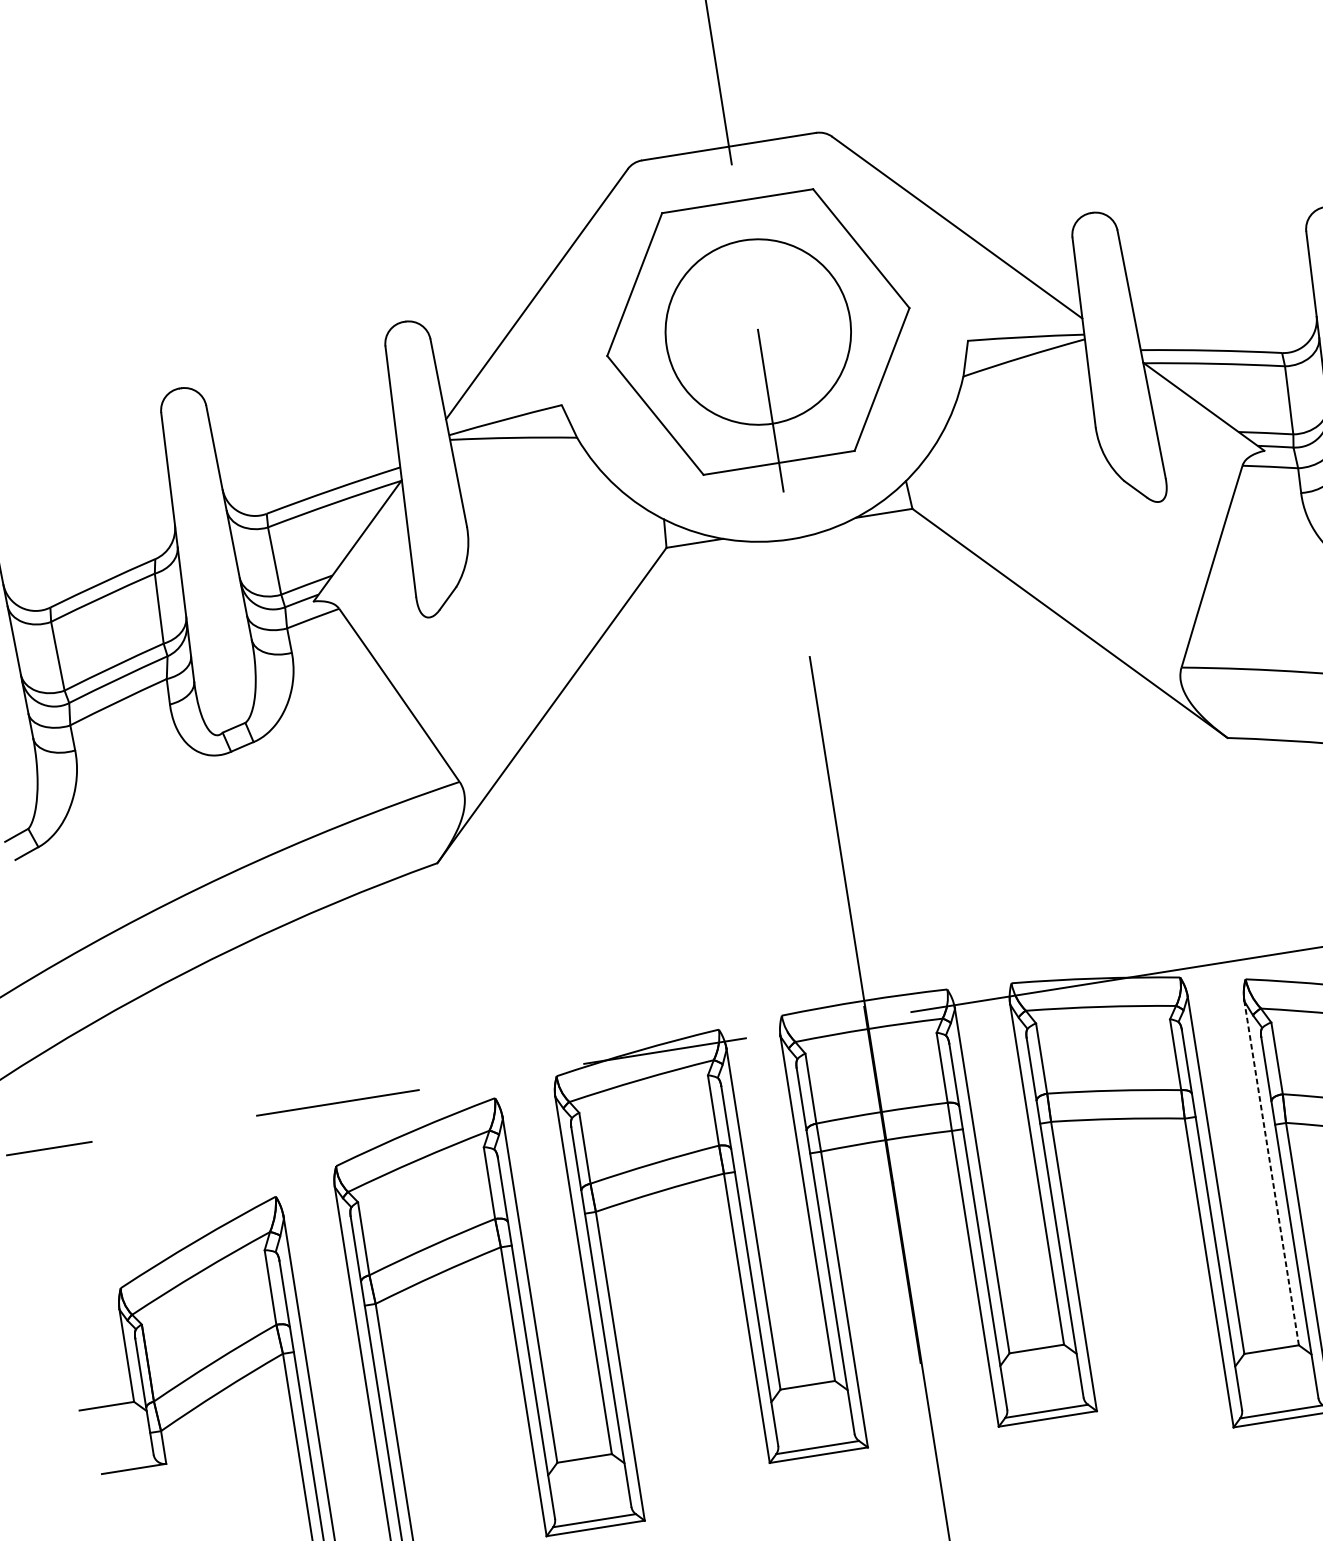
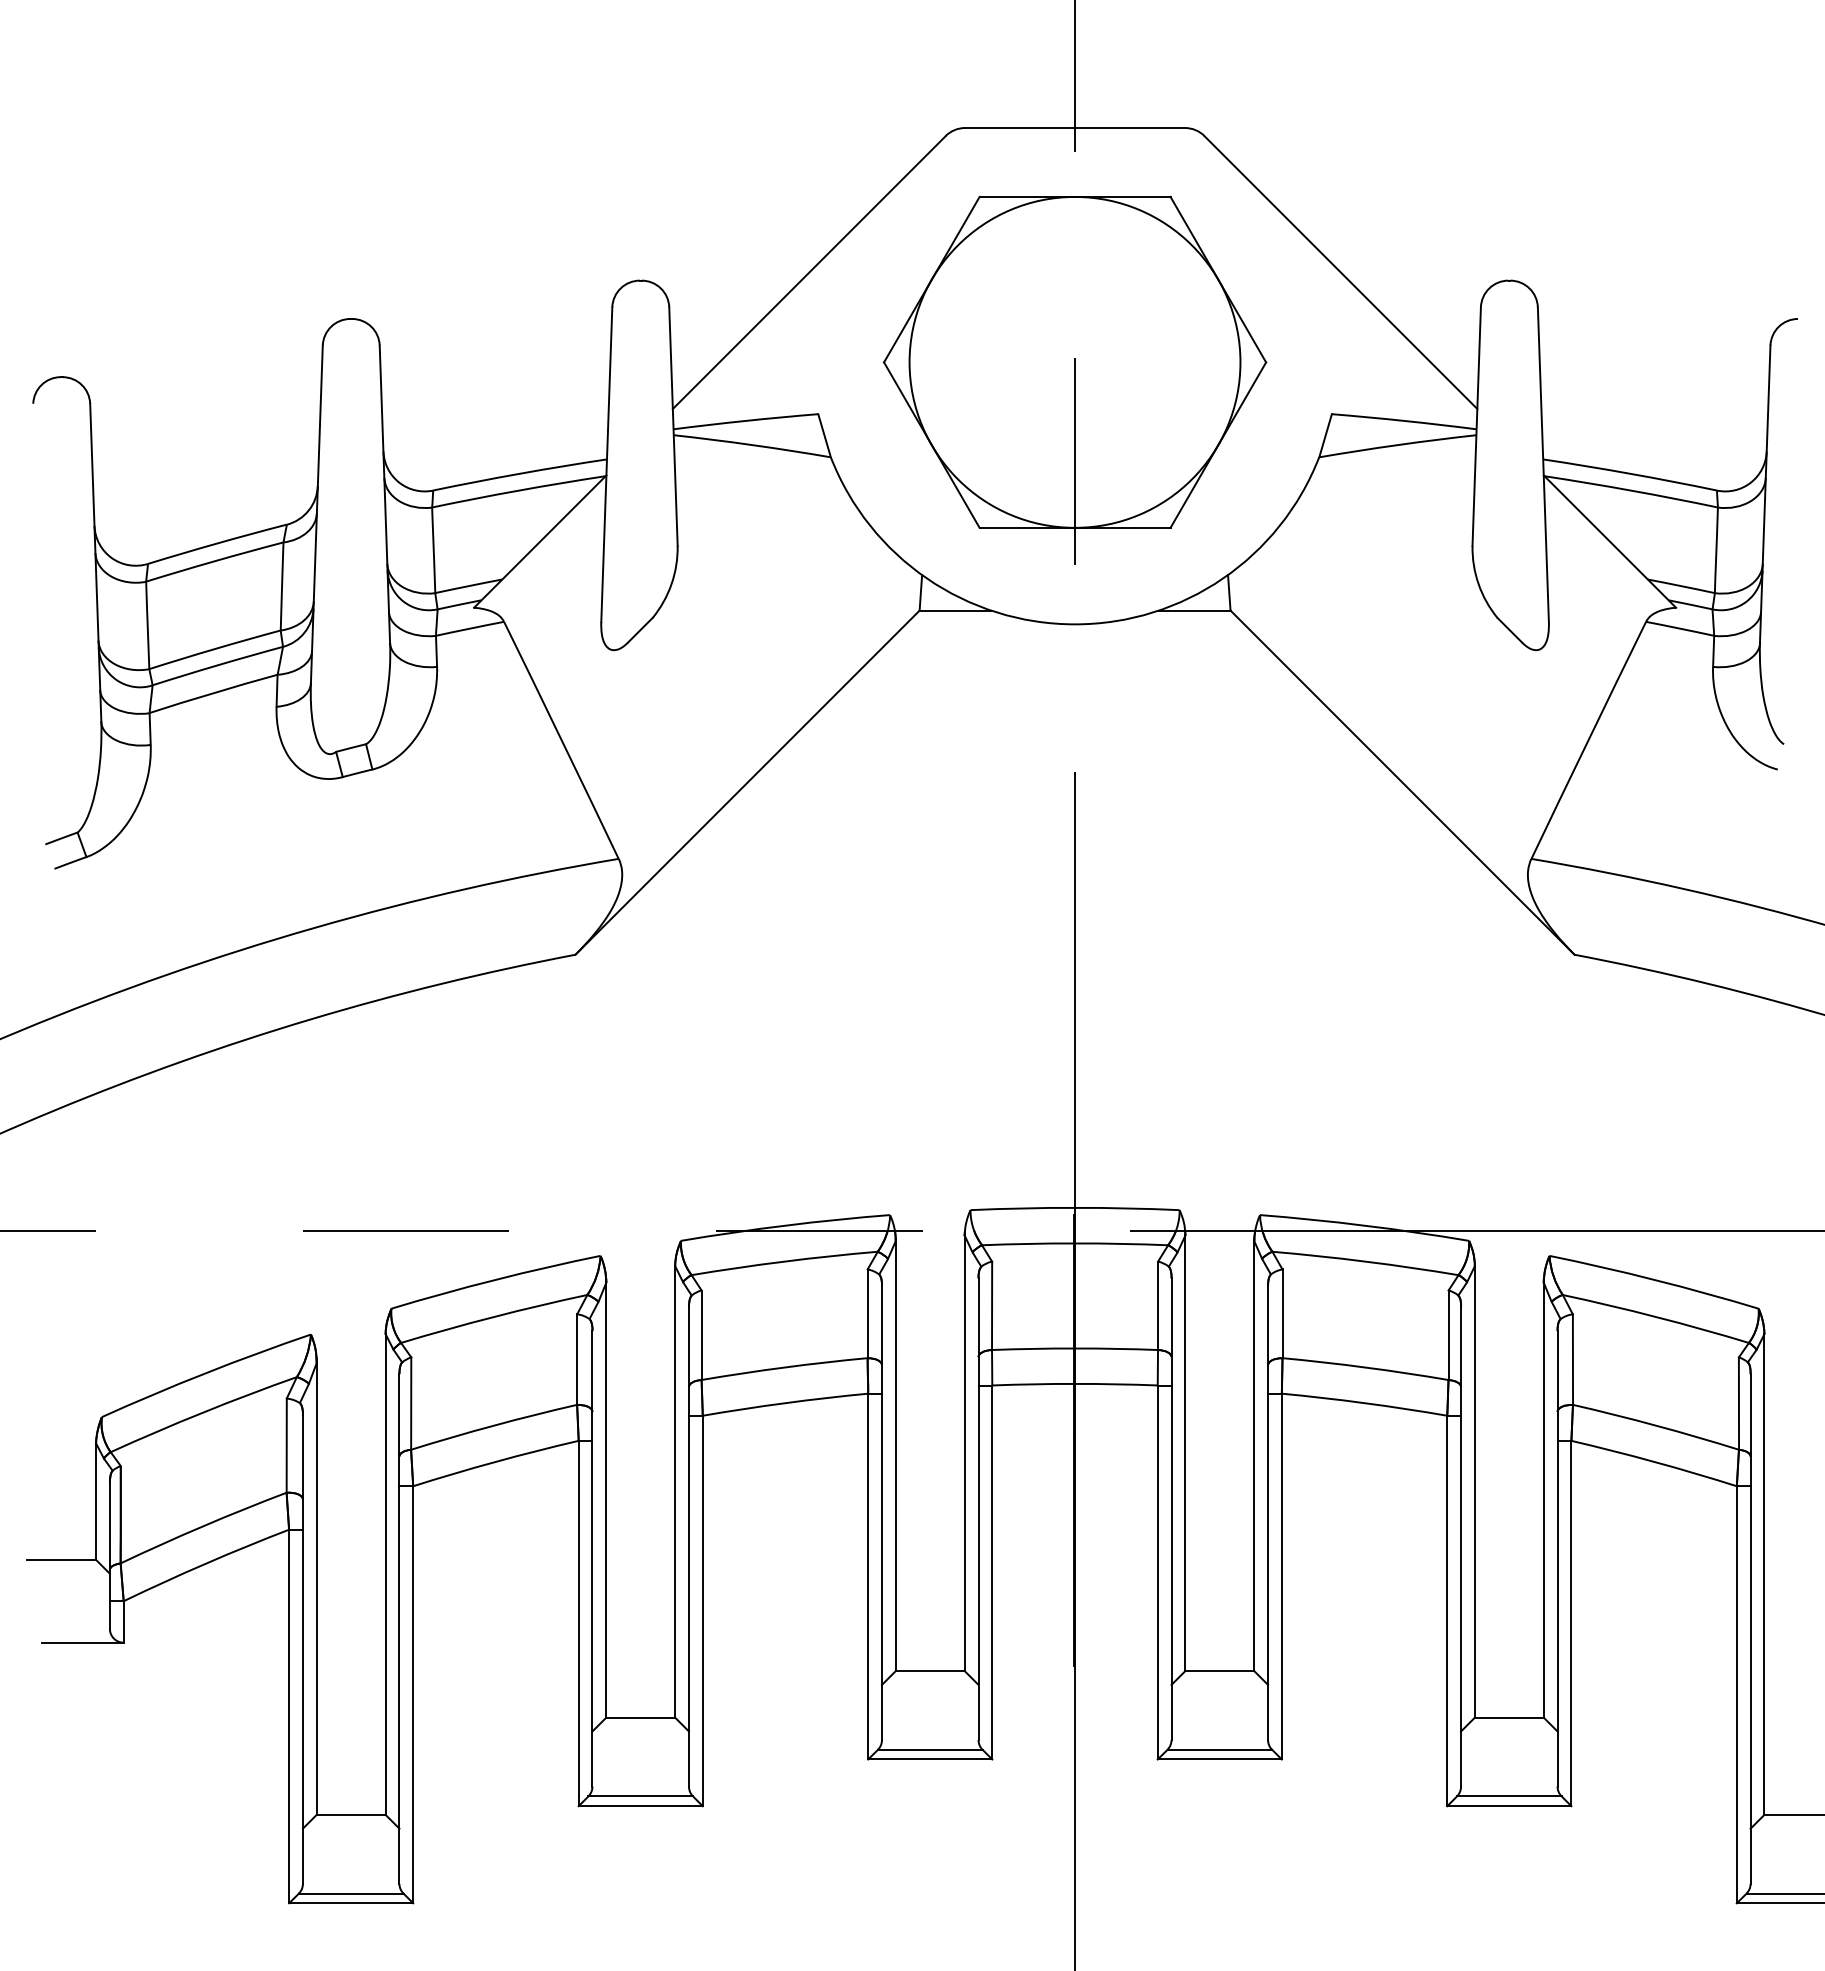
circle: (757, 331) -> (1074, 361), size x1.43
line: (1271, 1172) -> (1543, 1499), dashed -> solid

